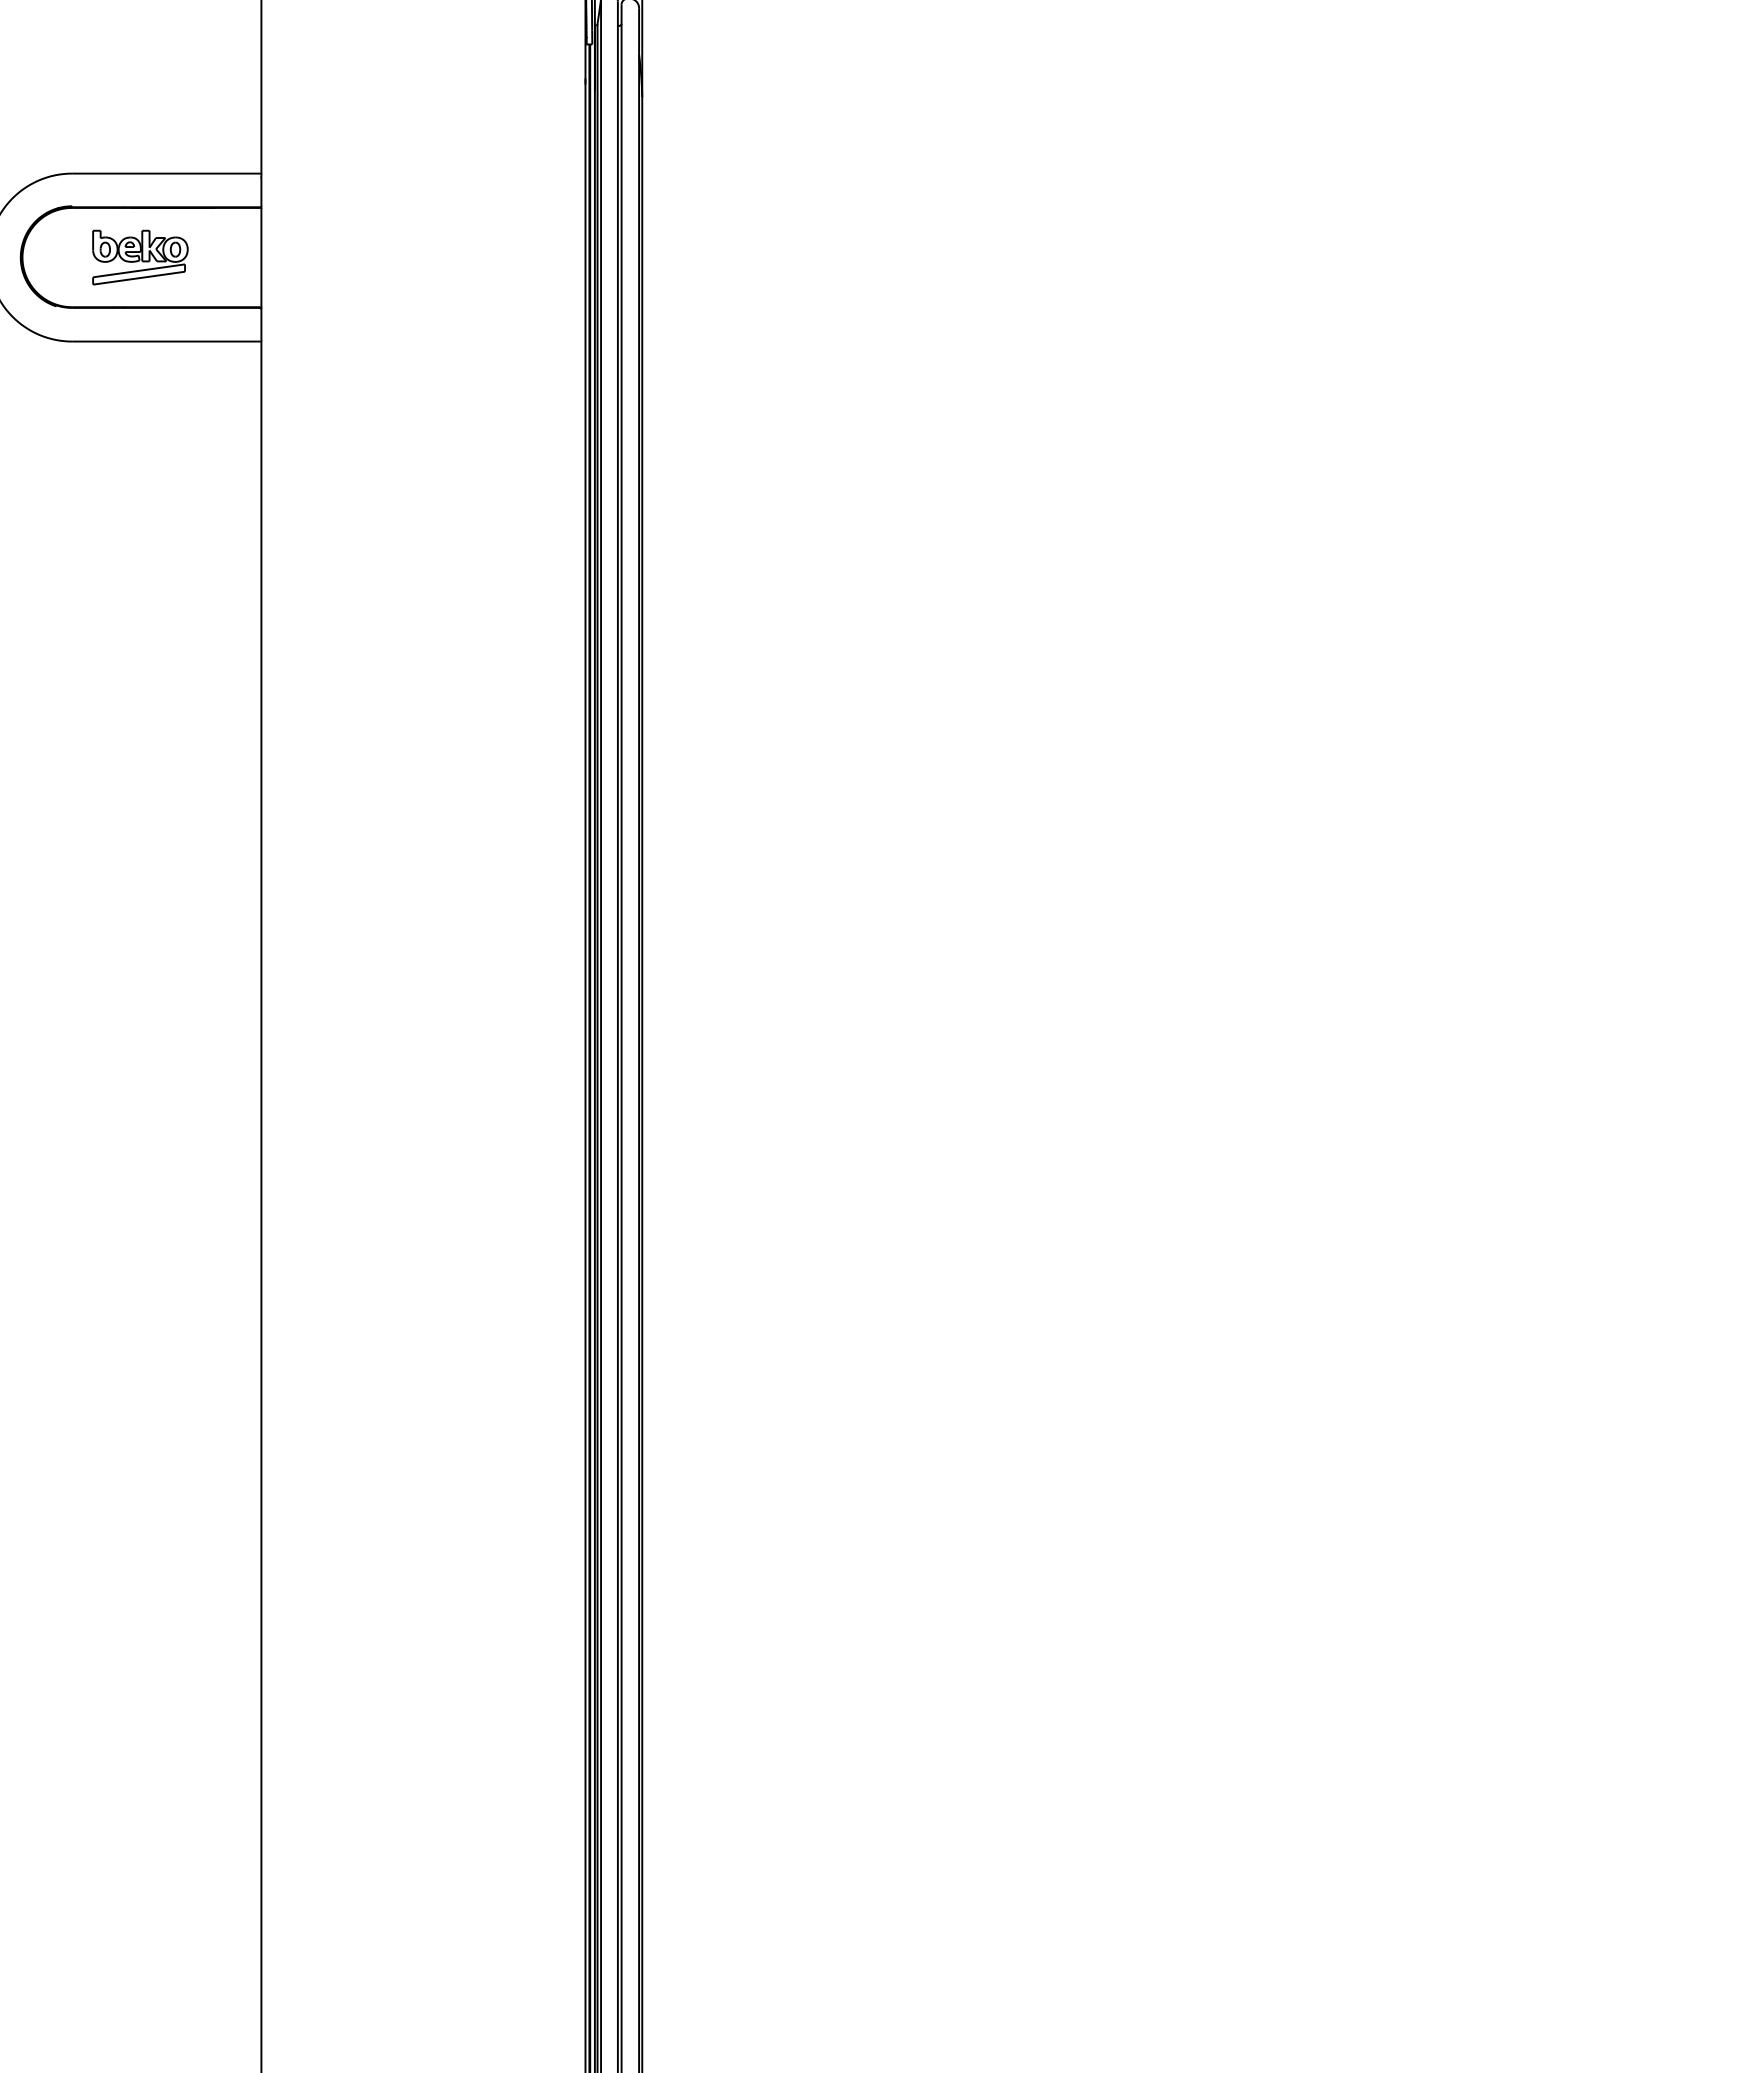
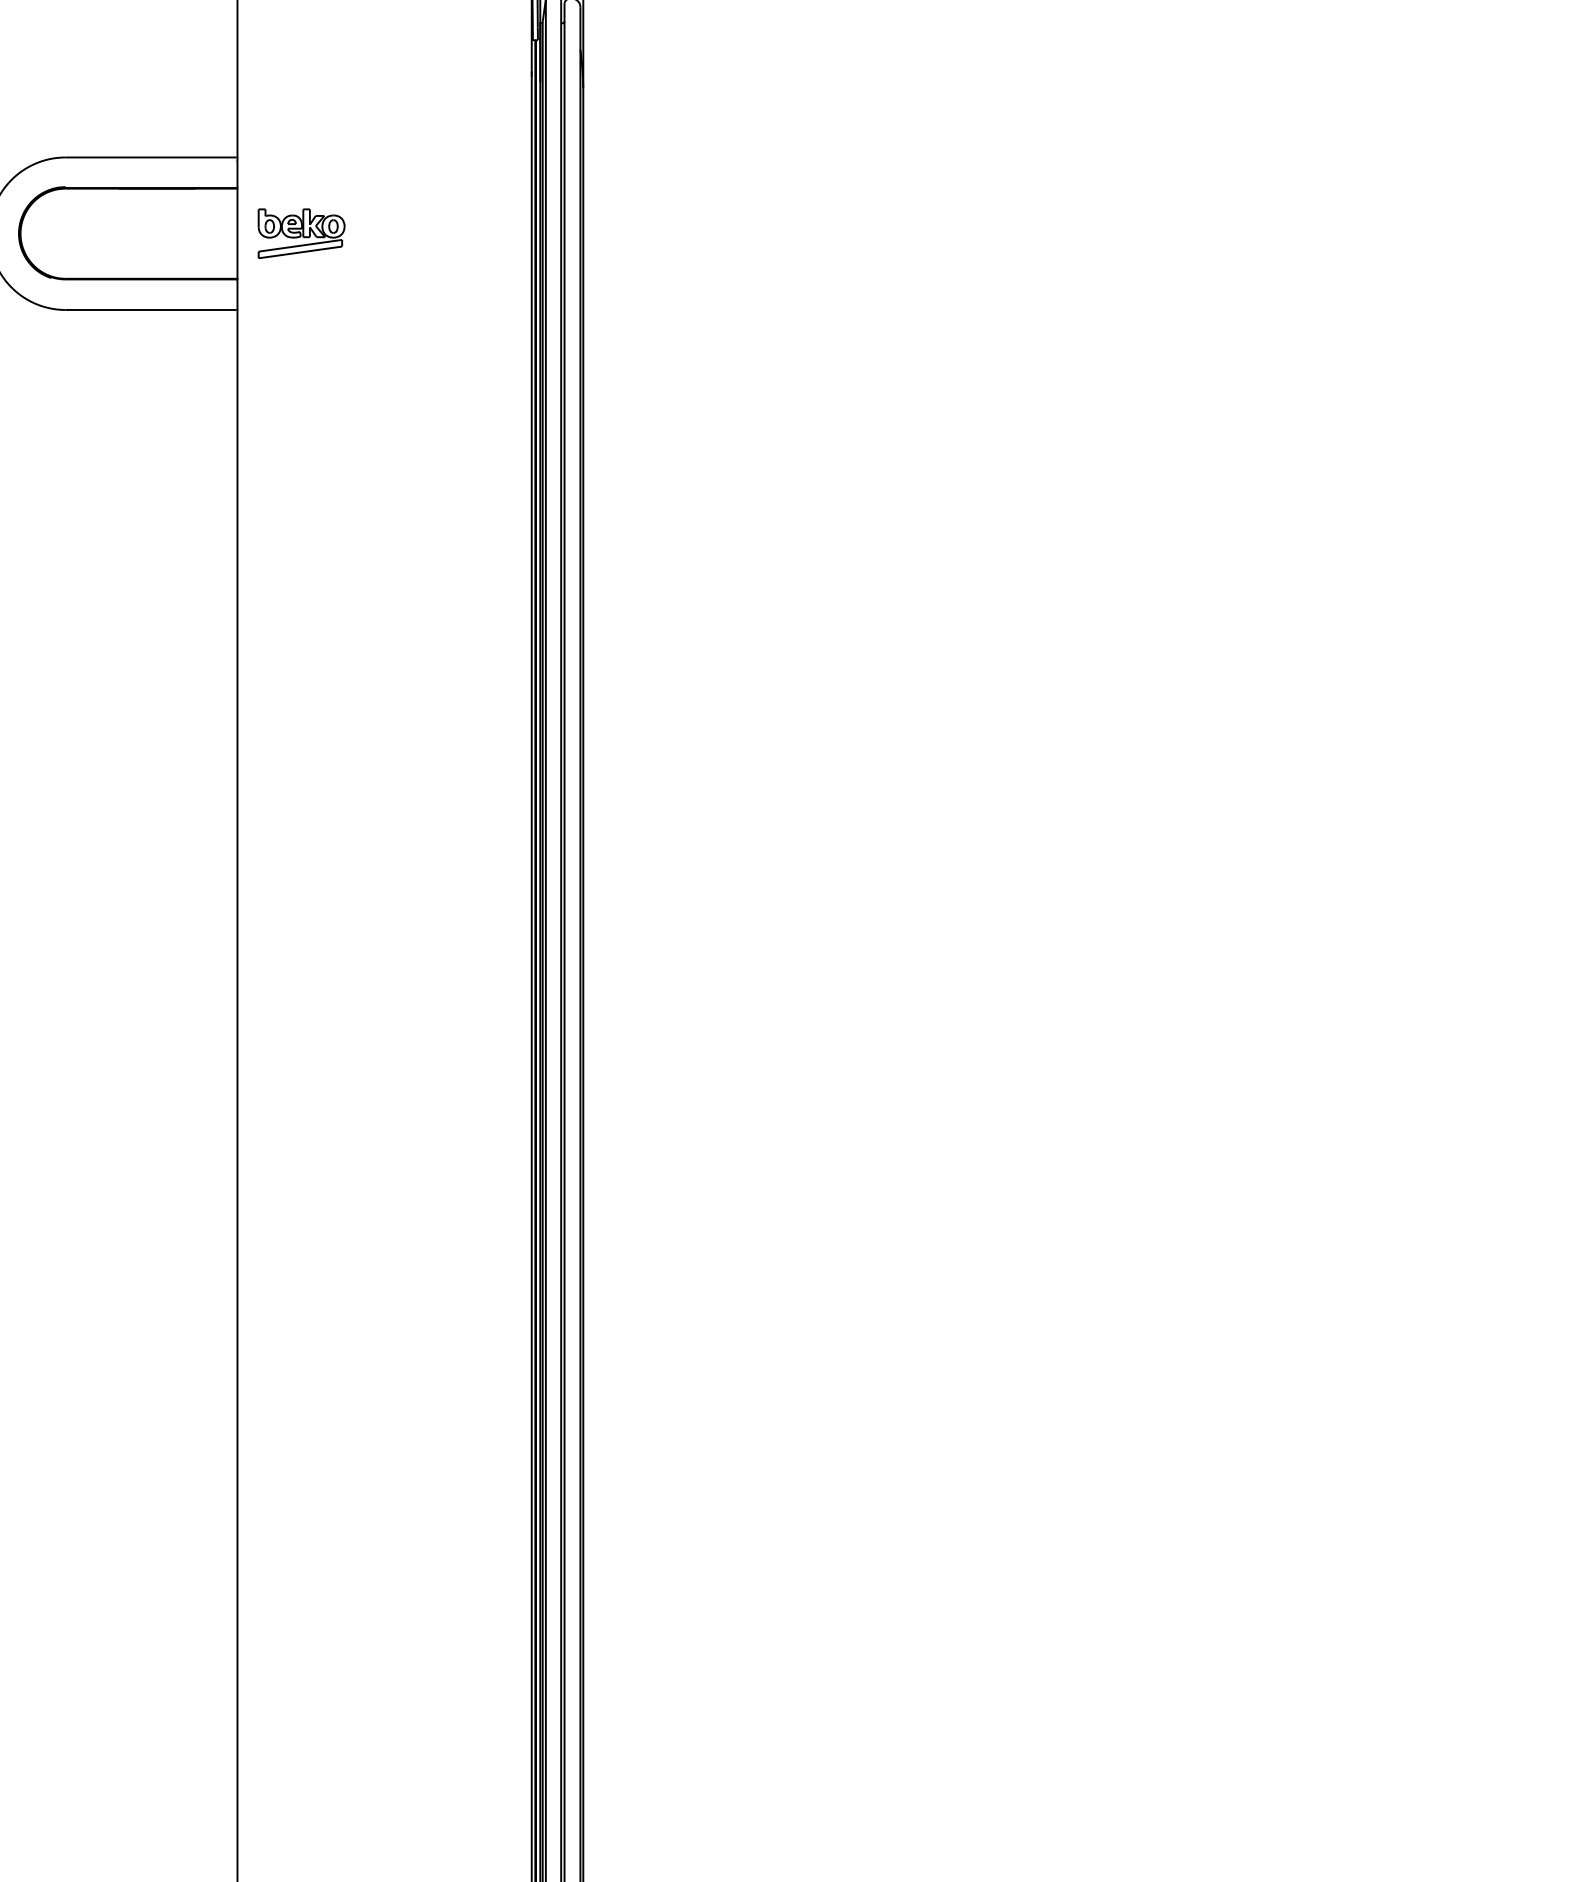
part: (140, 257) -> (301, 233), moved

